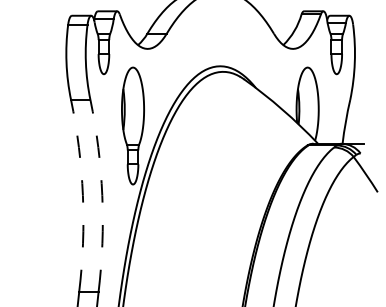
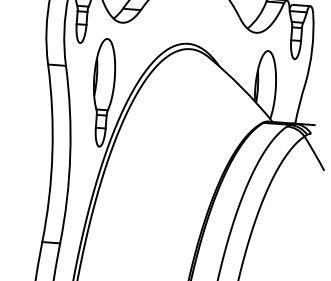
arc: (82, 195) -> (52, 153), dashed -> solid
arc: (102, 195) -> (70, 154), dashed -> solid

